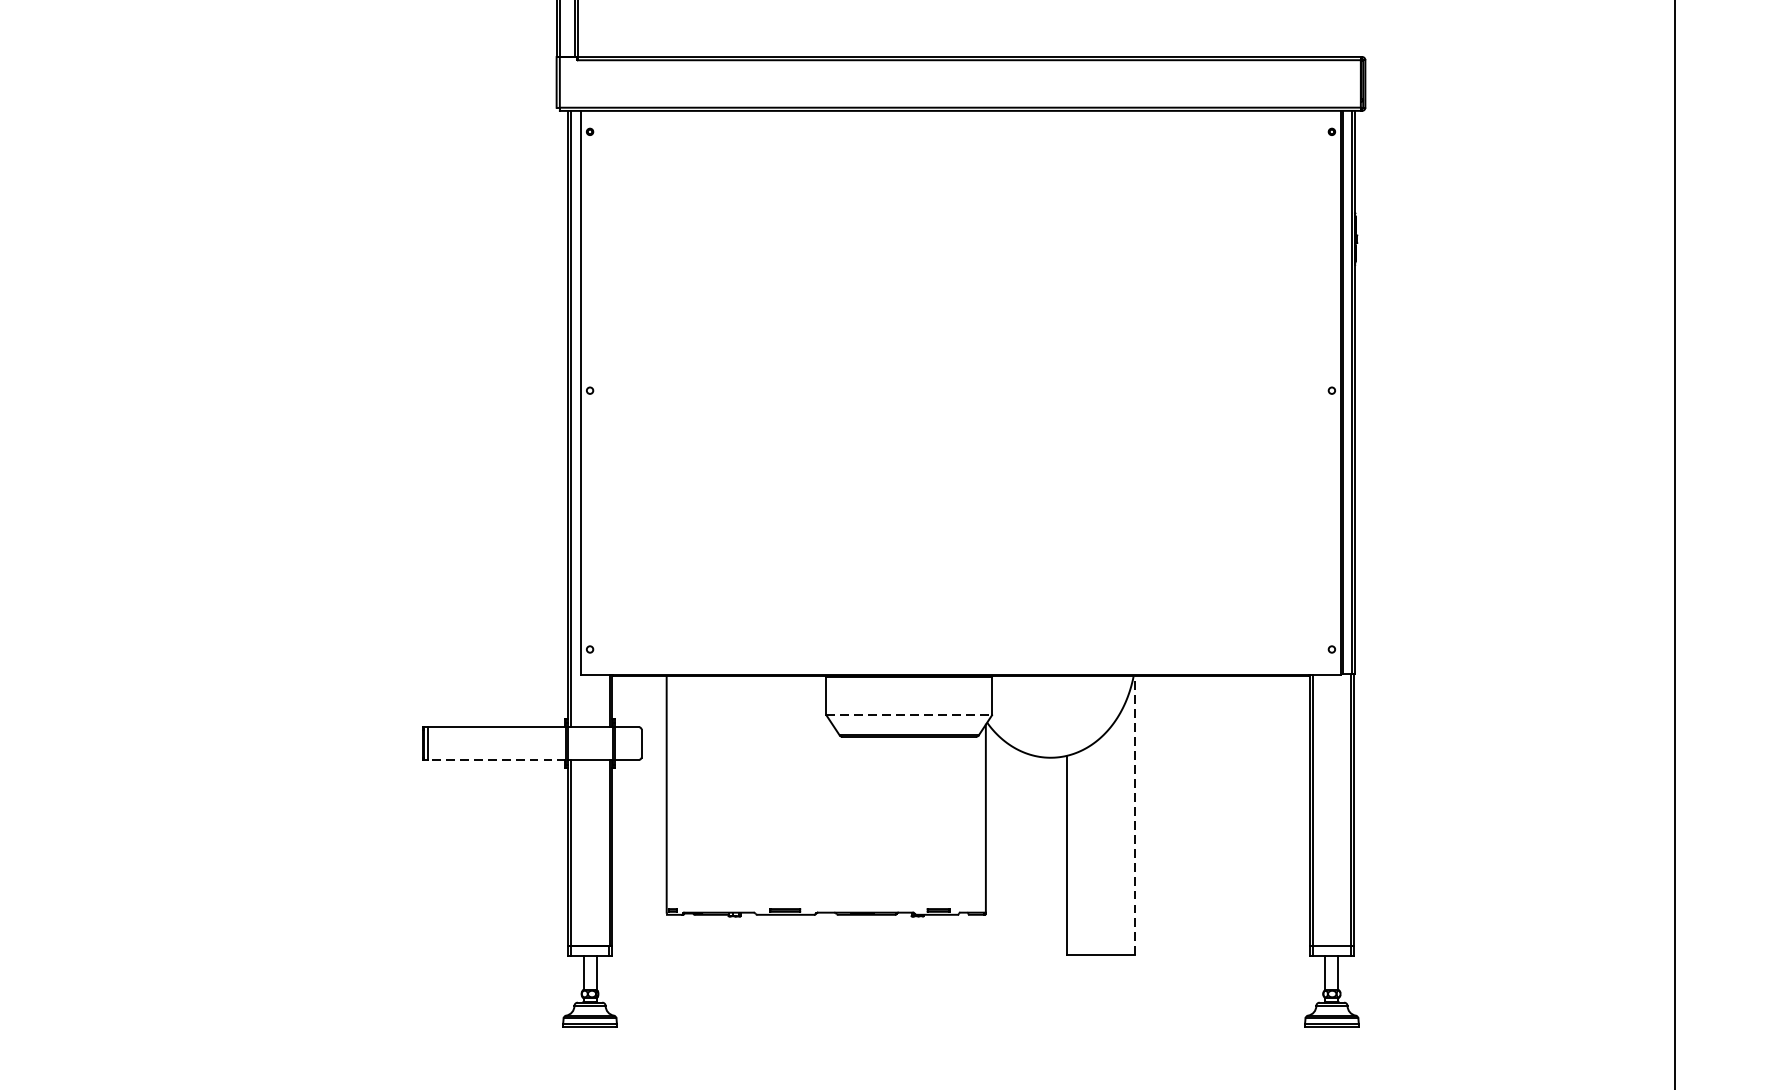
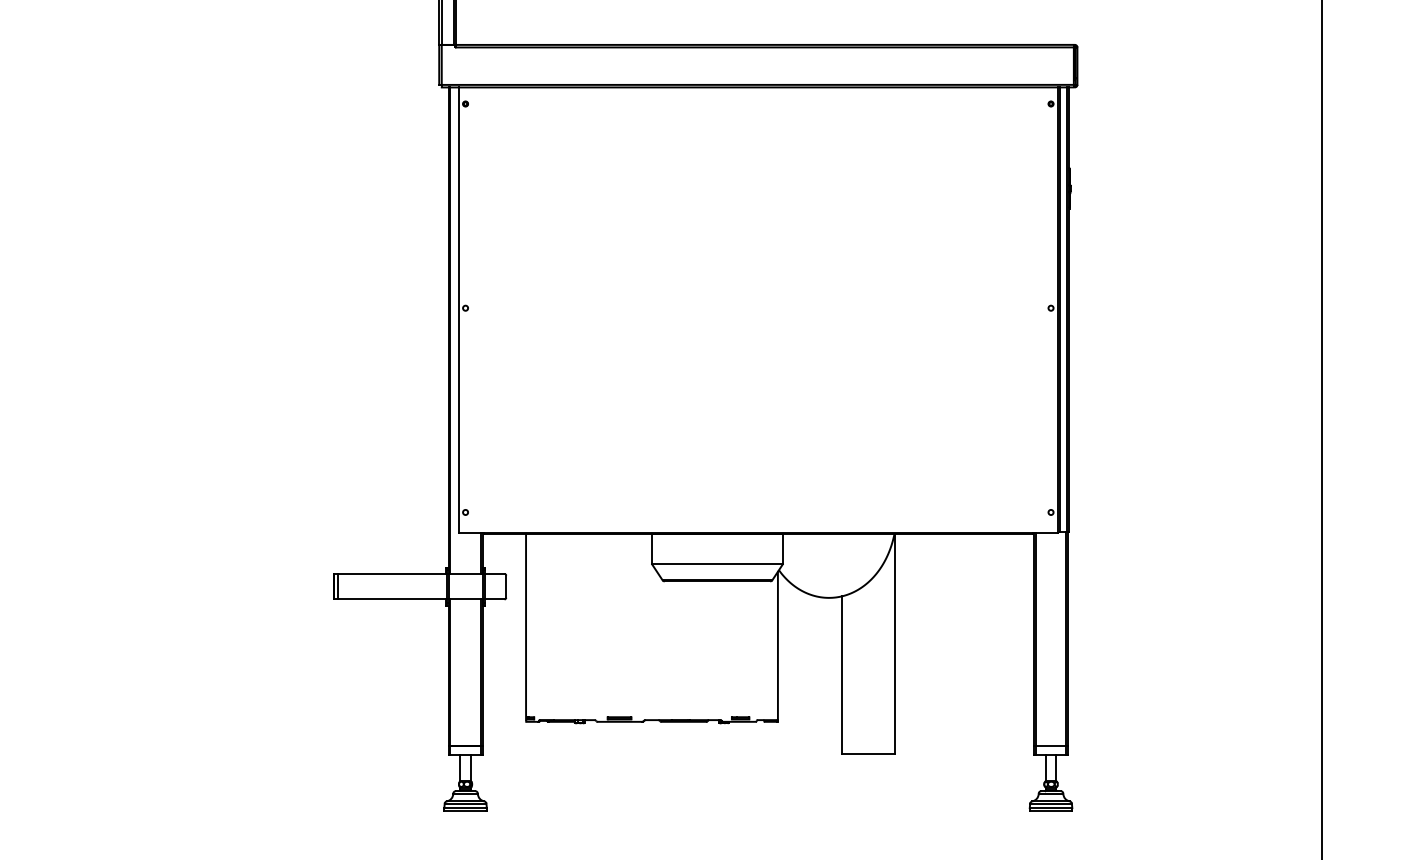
line: (909, 715) -> (717, 564), dashed -> solid
line: (497, 759) -> (392, 599), dashed -> solid
line: (1134, 815) -> (895, 643), dashed -> solid

